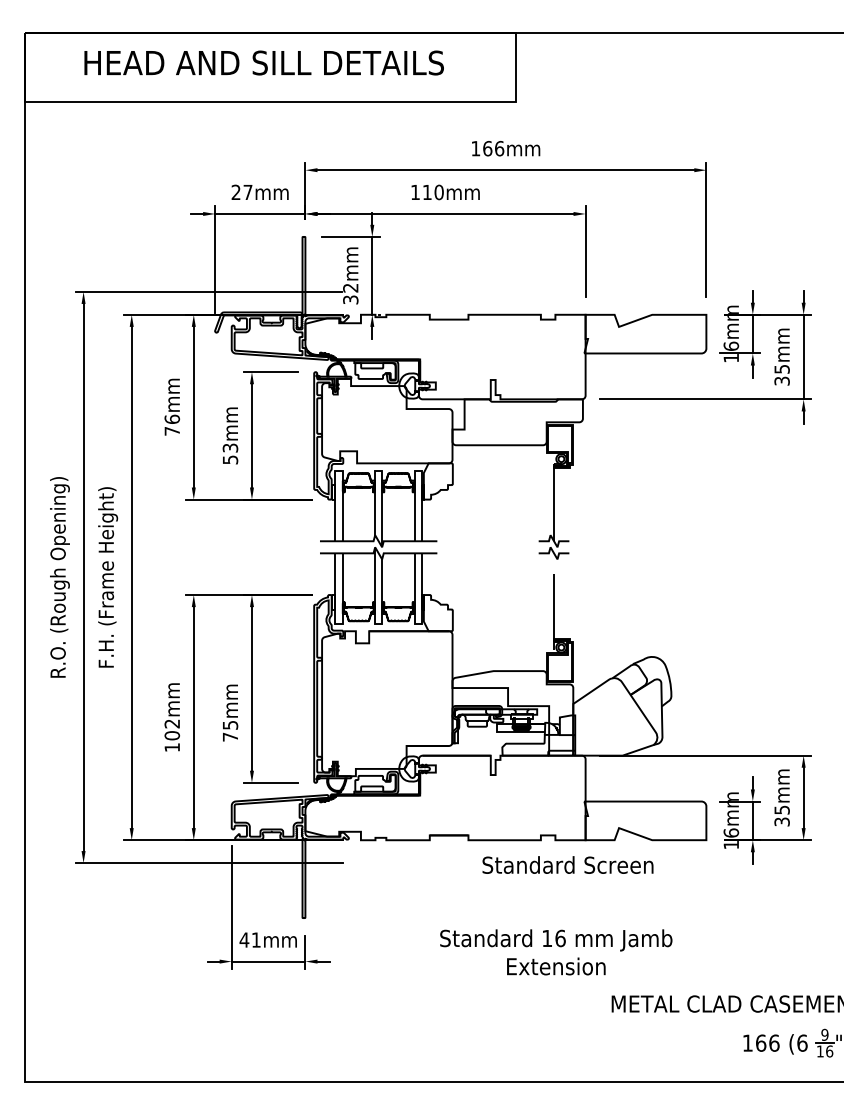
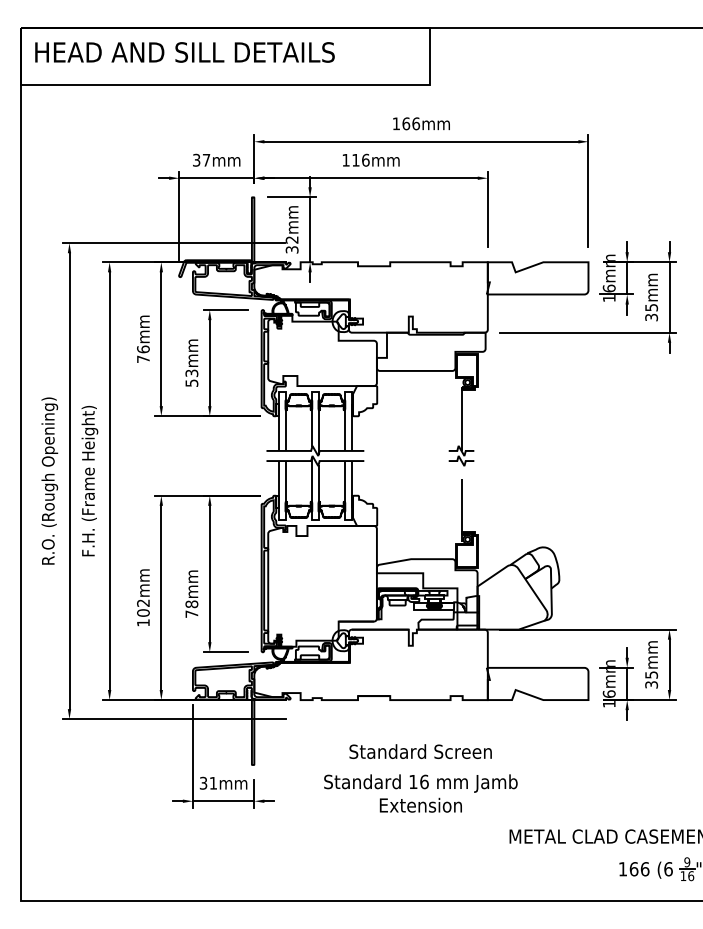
text: (263, 62) -> (184, 52), moved
text: (438, 191) -> (365, 159), 110mm -> 116mm
text: (235, 192) -> (196, 160), 27mm -> 37mm
text: (230, 724) -> (191, 603), 75mm -> 78mm
text: (567, 864) -> (420, 751), moved
text: (244, 939) -> (203, 782), 41mm -> 31mm
text: (556, 952) -> (421, 793), moved

